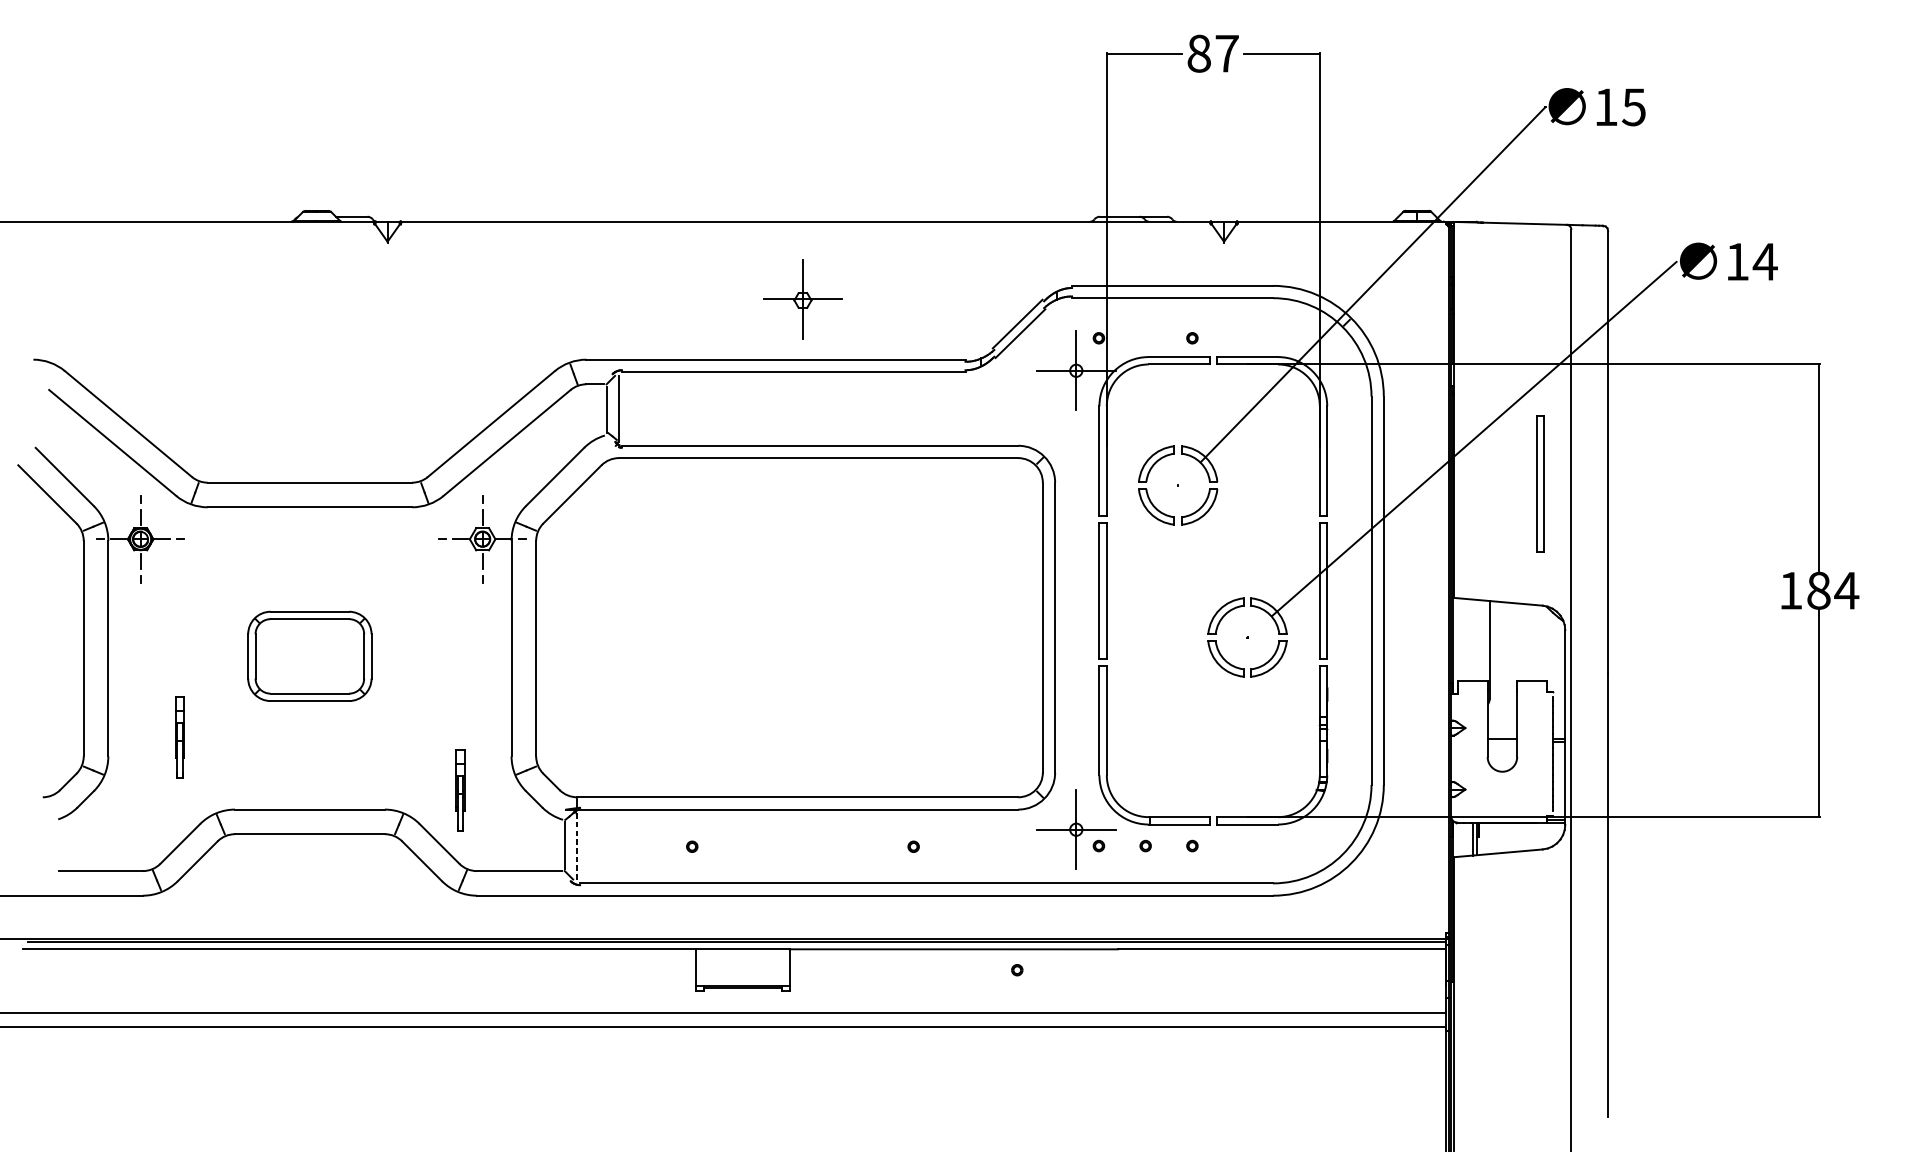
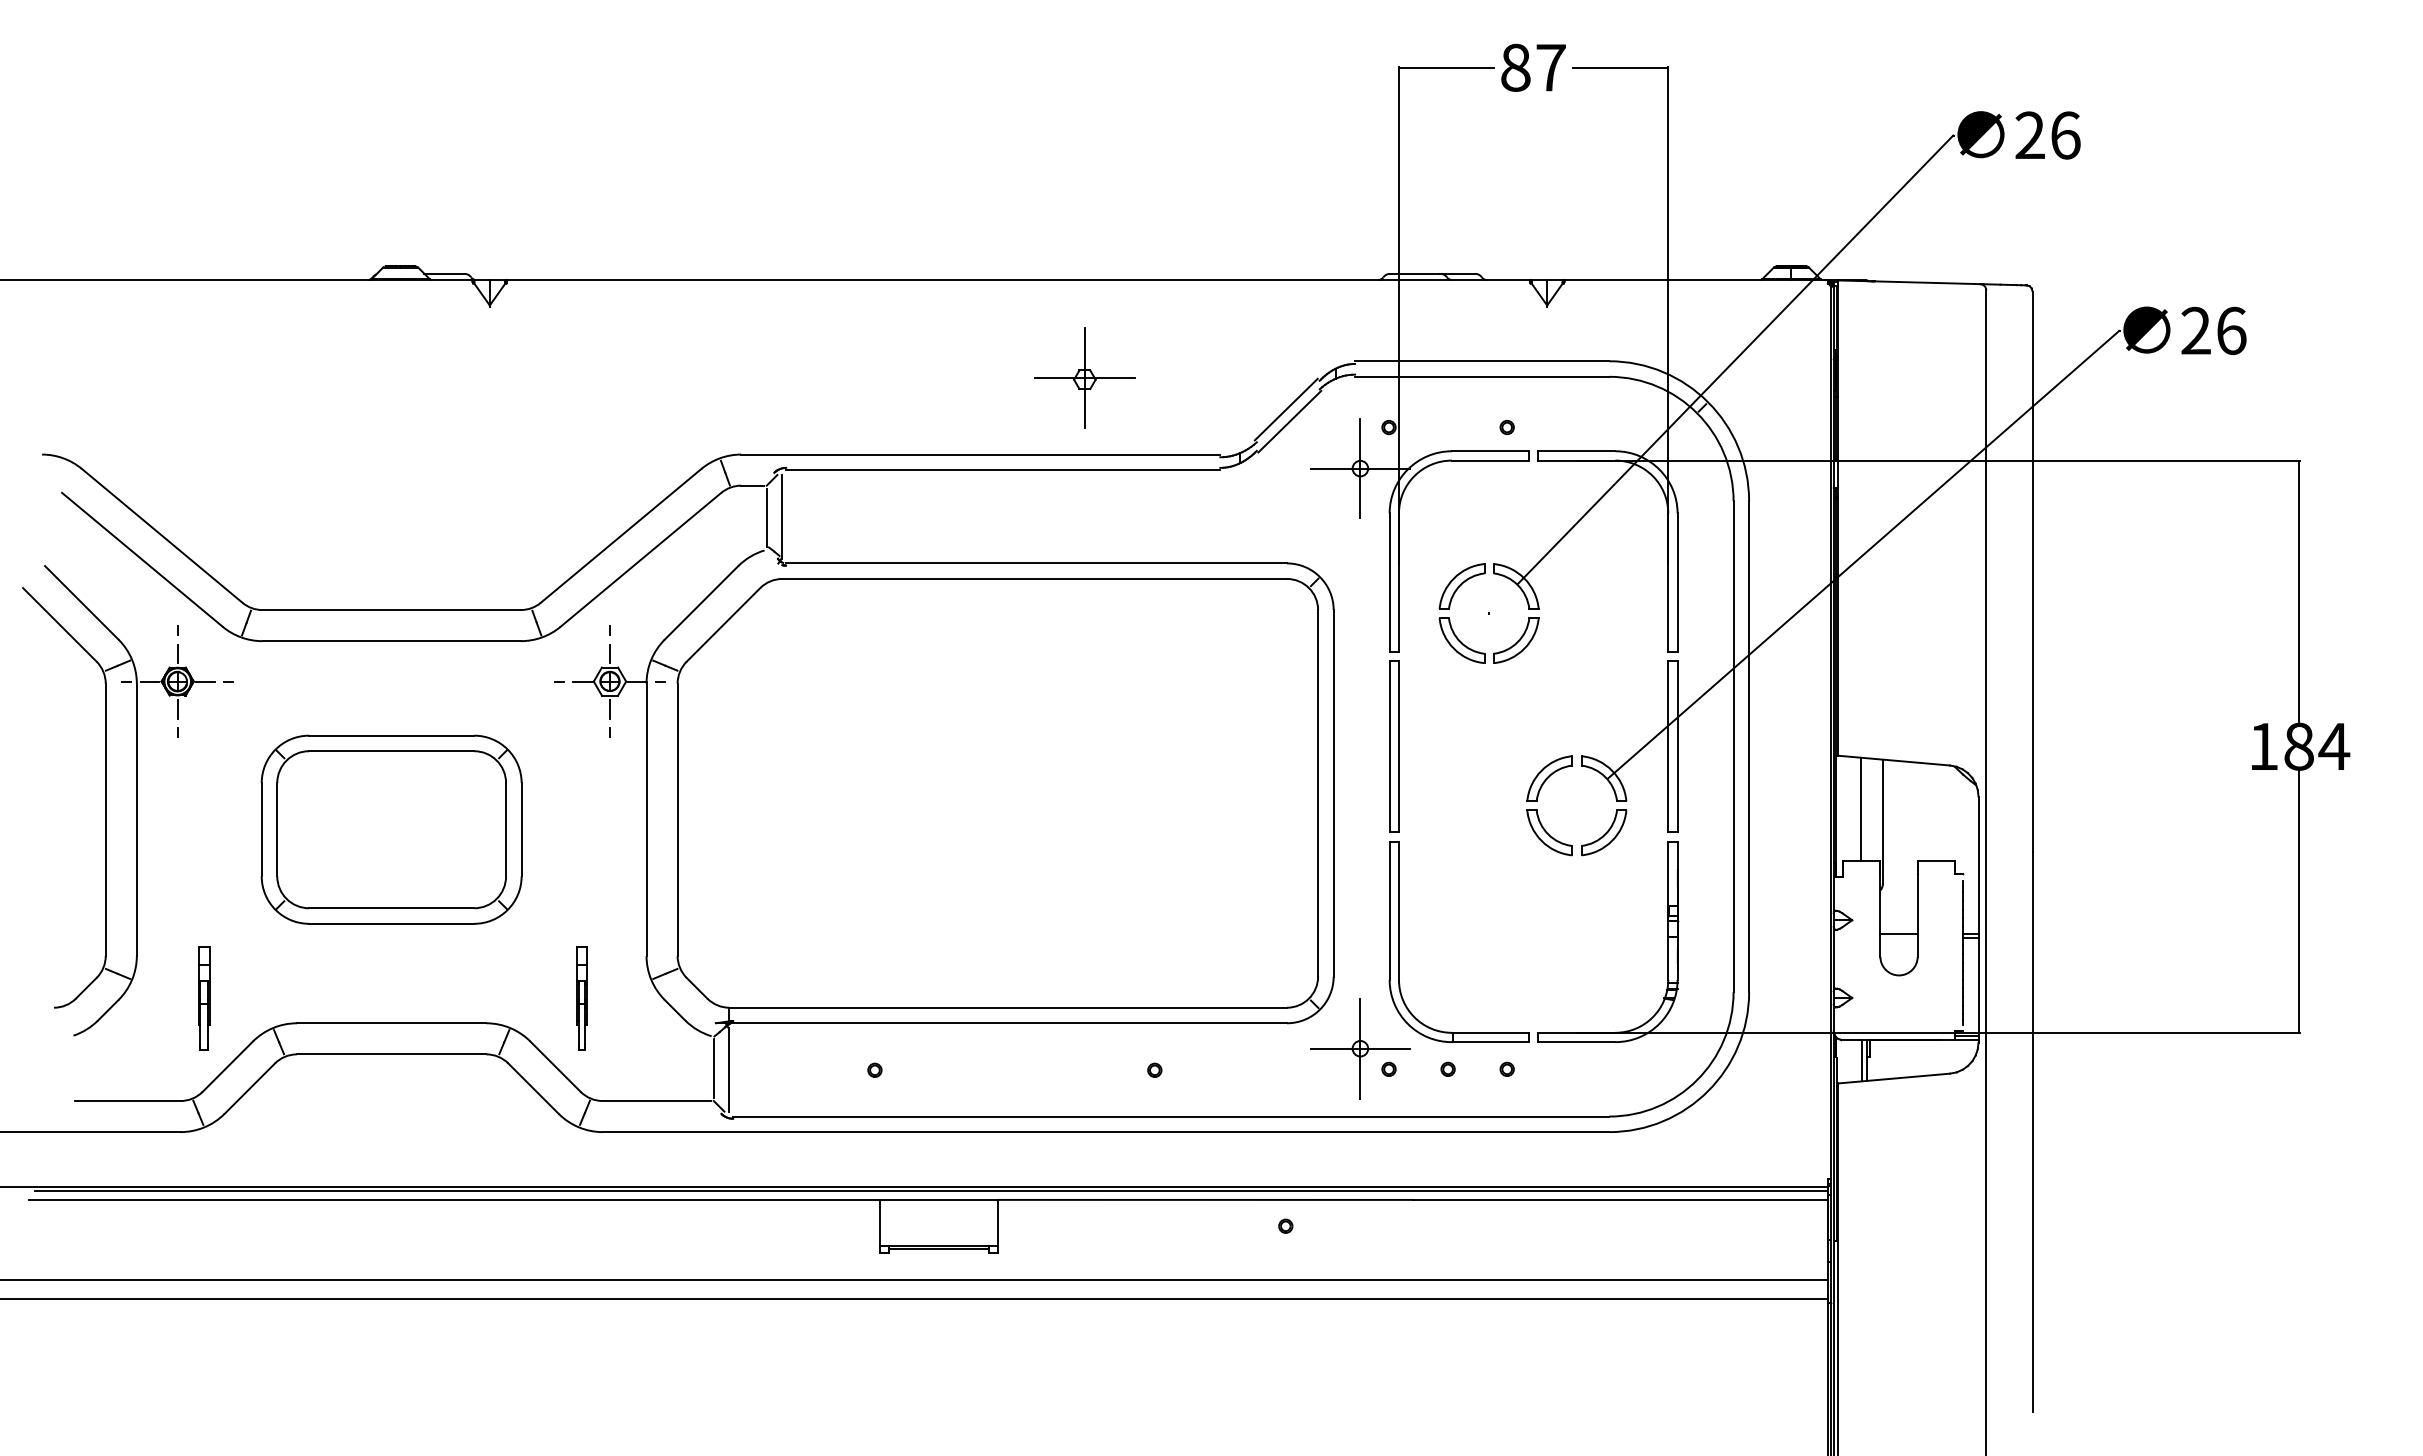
text: (1619, 107) -> (2047, 135), 15 -> 26
text: (1751, 261) -> (2214, 330), 14 -> 26
part: (802, 298) -> (1084, 377), moved
part: (1540, 483) -> (1947, 611), removed
line: (1472, 640) -> (1861, 809), added
part: (309, 656) -> (391, 829), size x1.67
part: (180, 736) -> (204, 998), moved
line: (577, 846) -> (729, 1070), dashed -> solid

